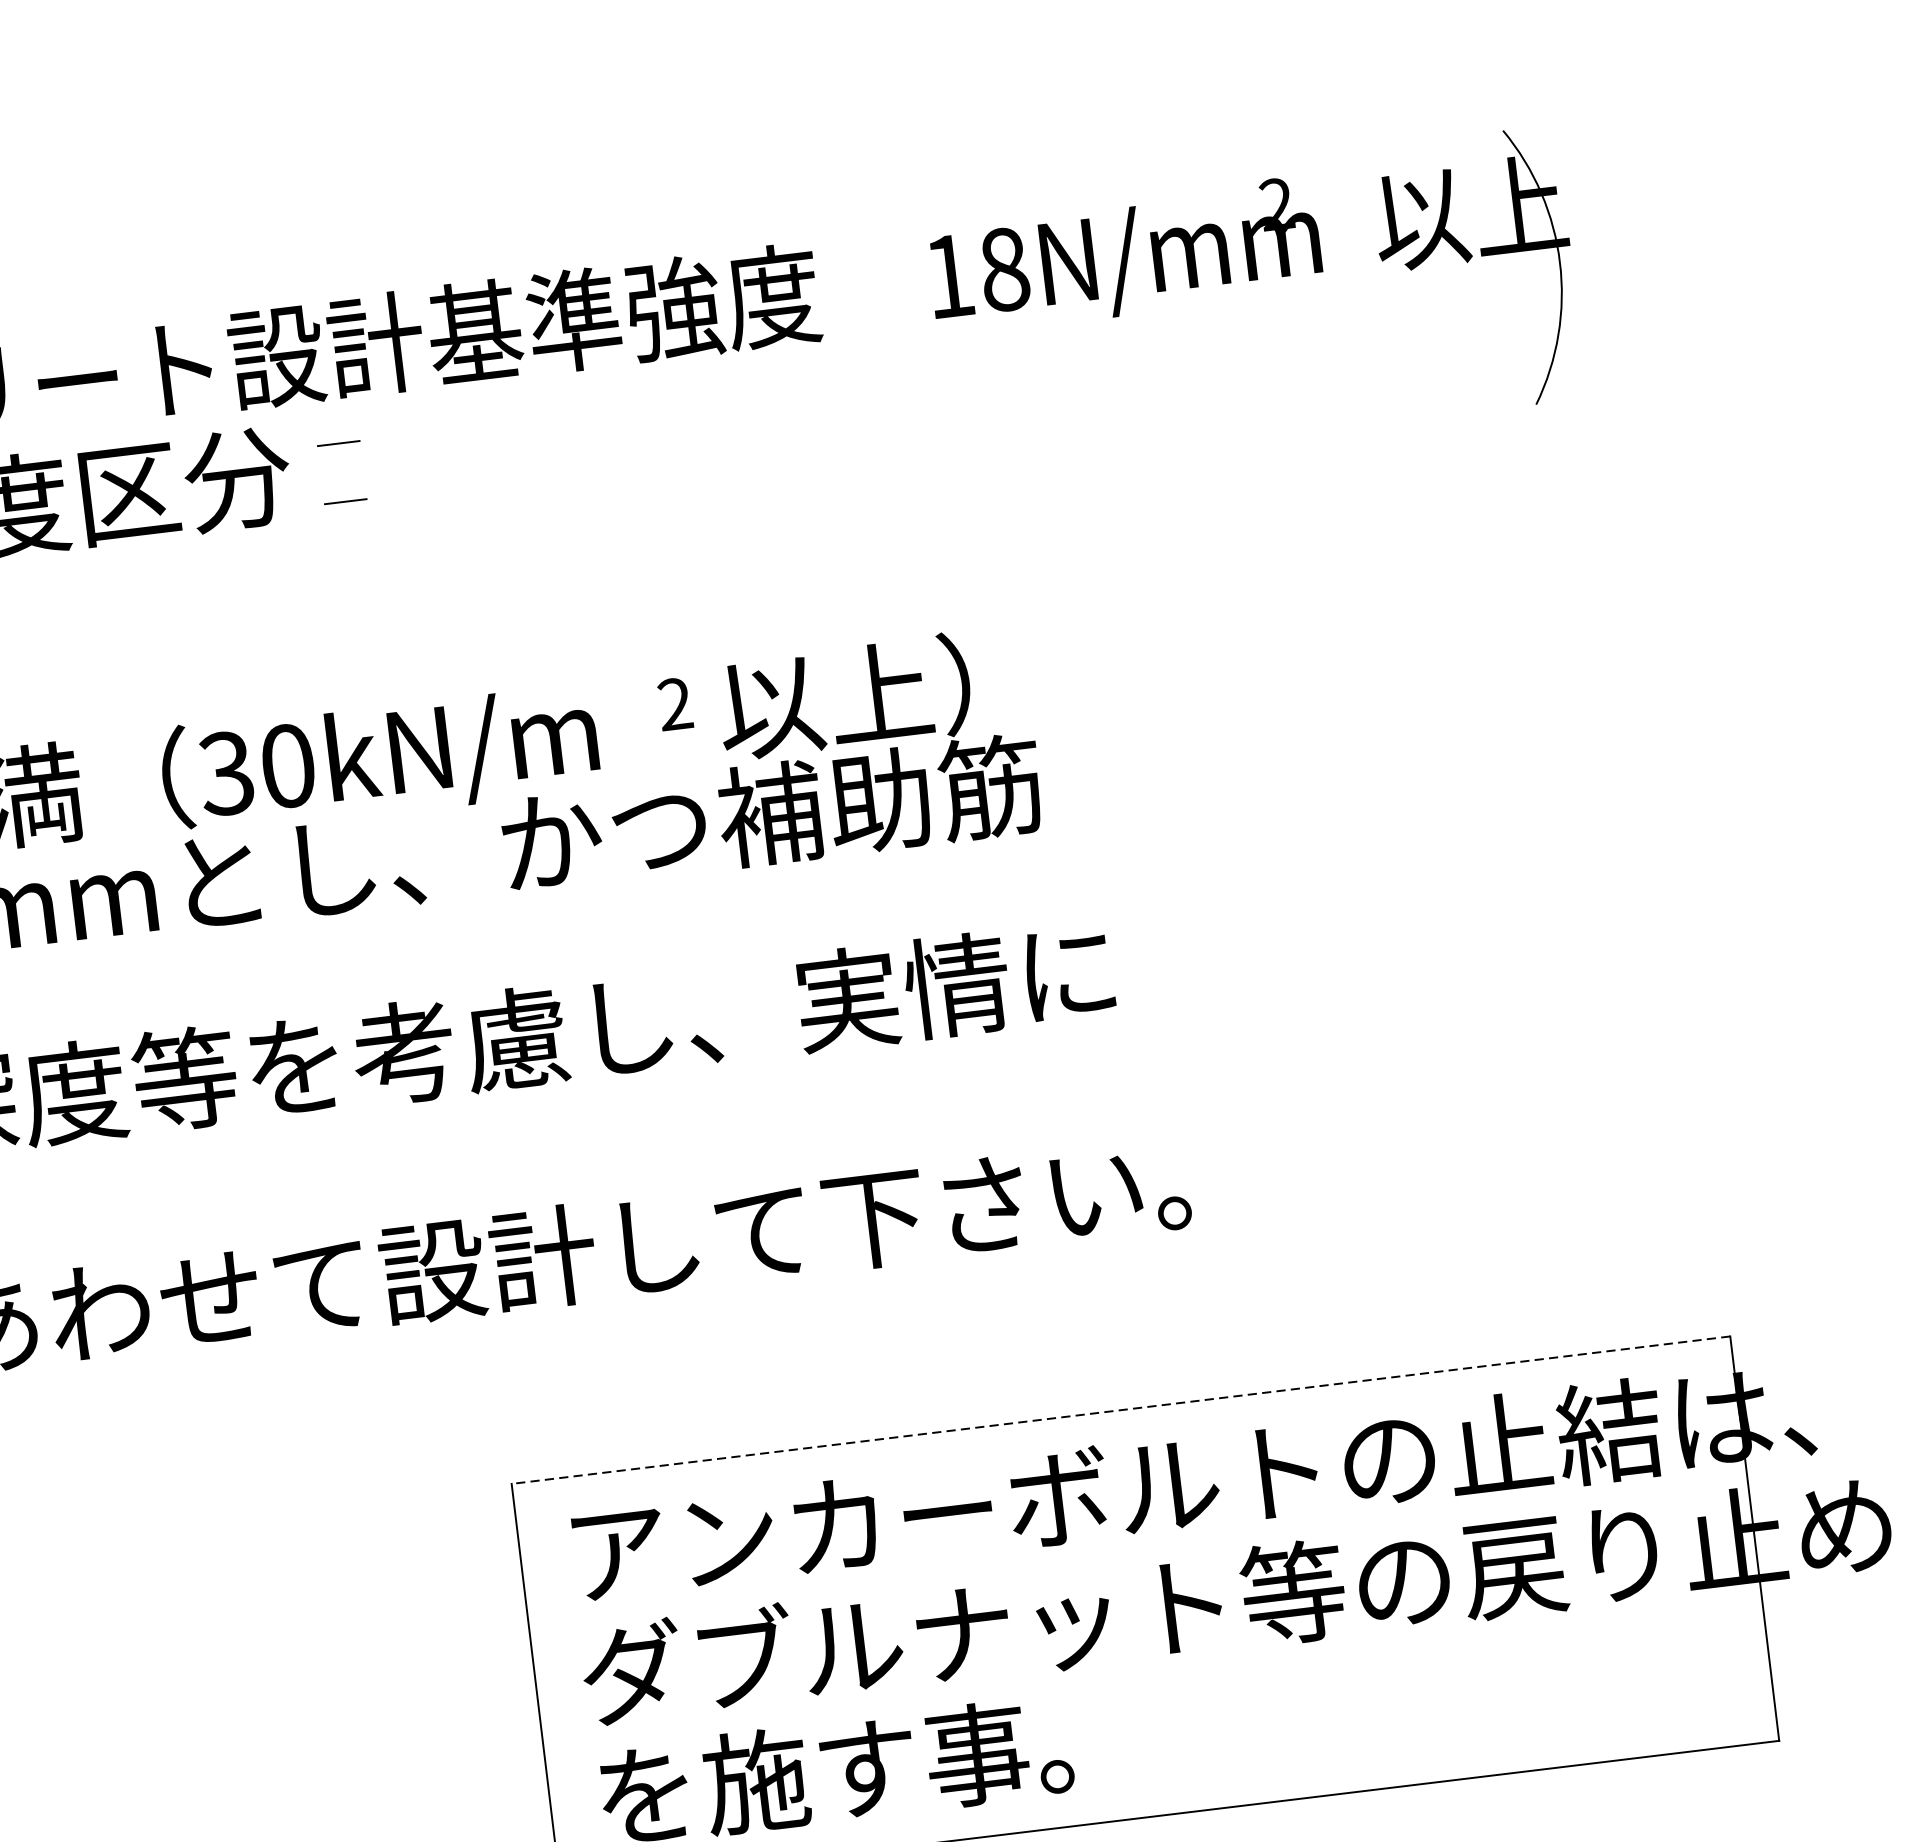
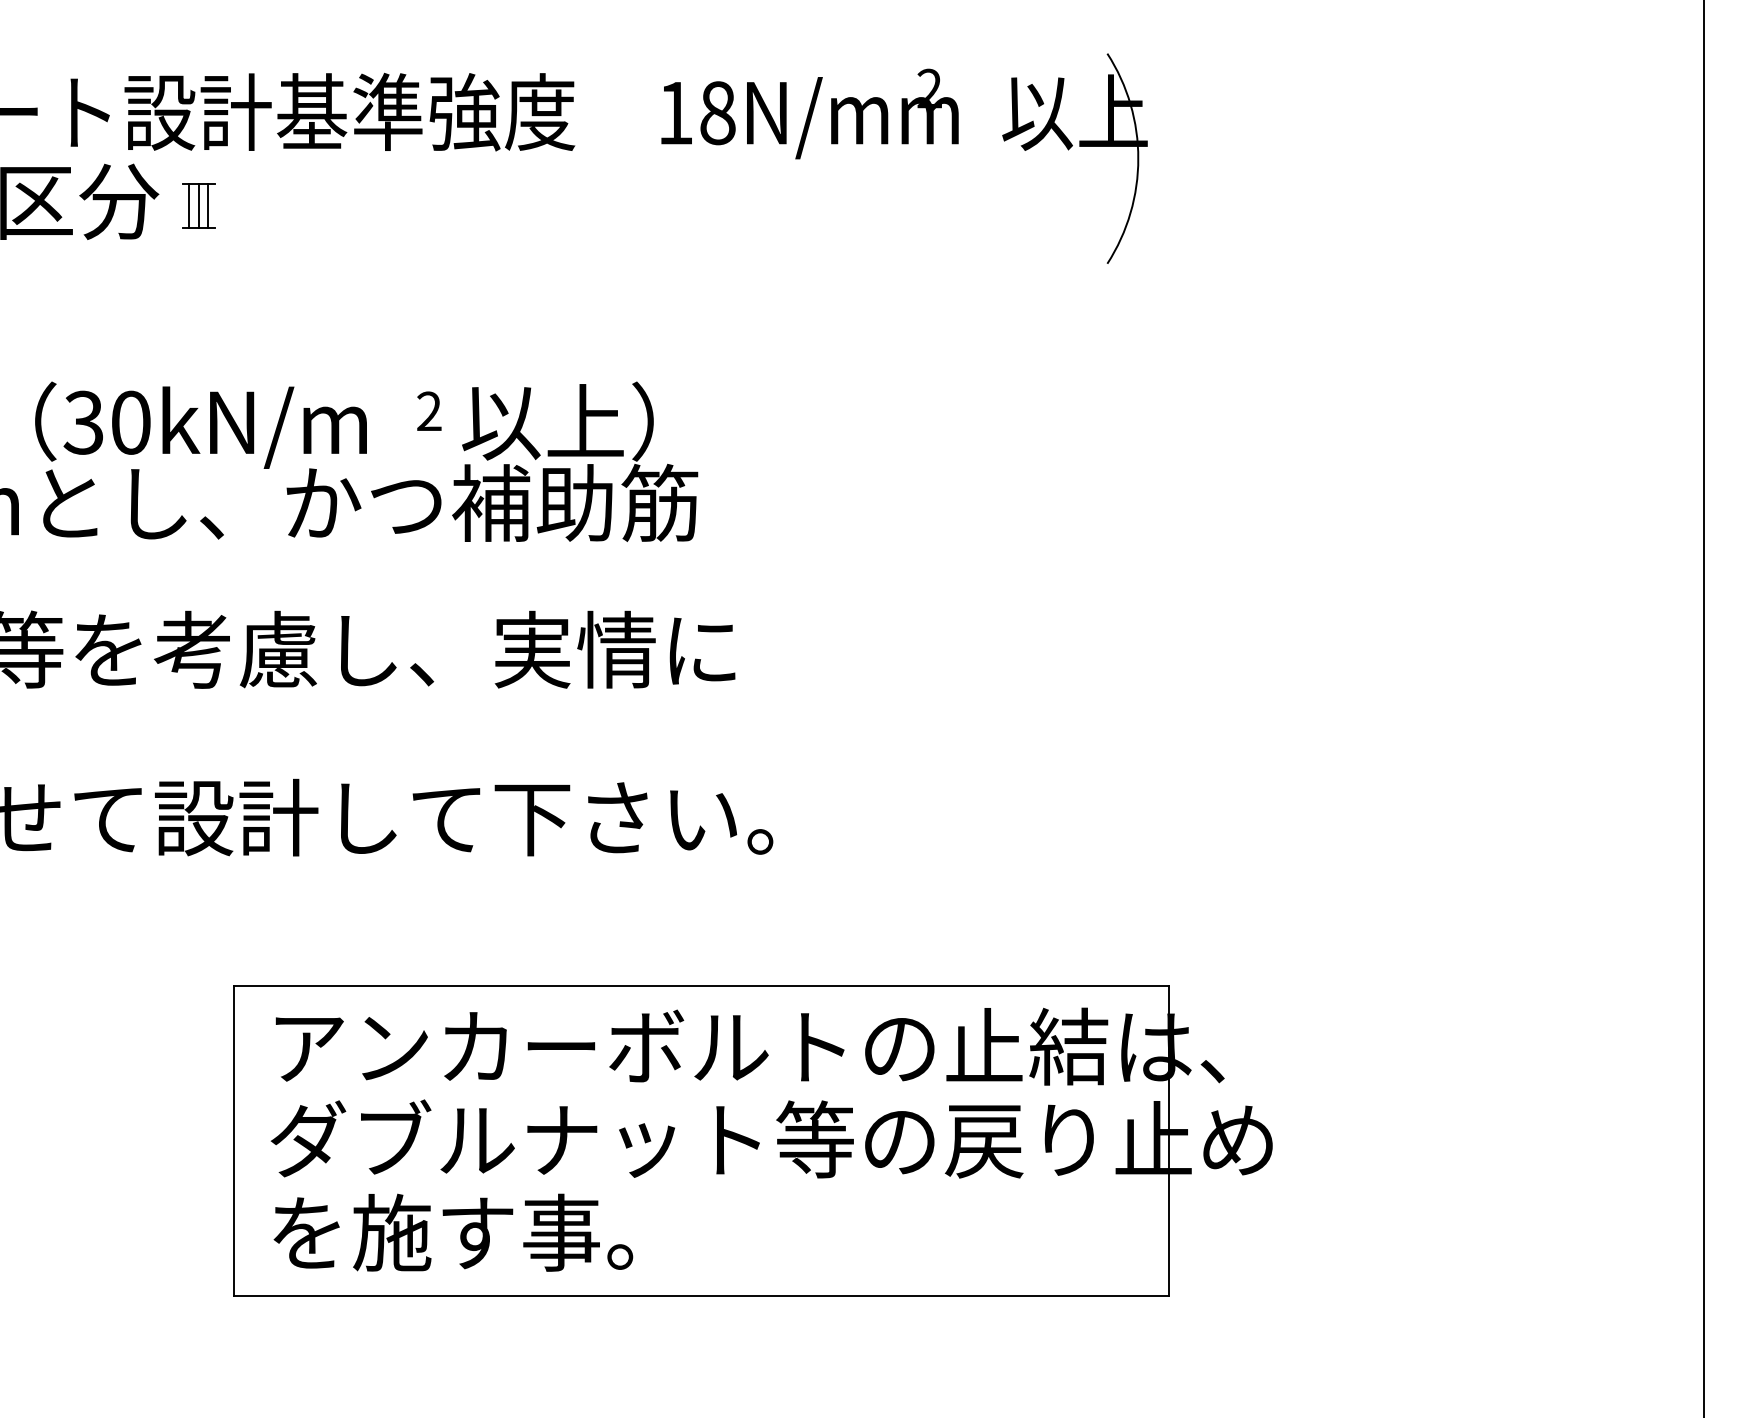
line: (354, 470) -> (208, 205), added
line: (341, 472) -> (198, 205), added
line: (330, 473) -> (189, 205), added
line: (1120, 1409) -> (701, 985), dashed -> solid

